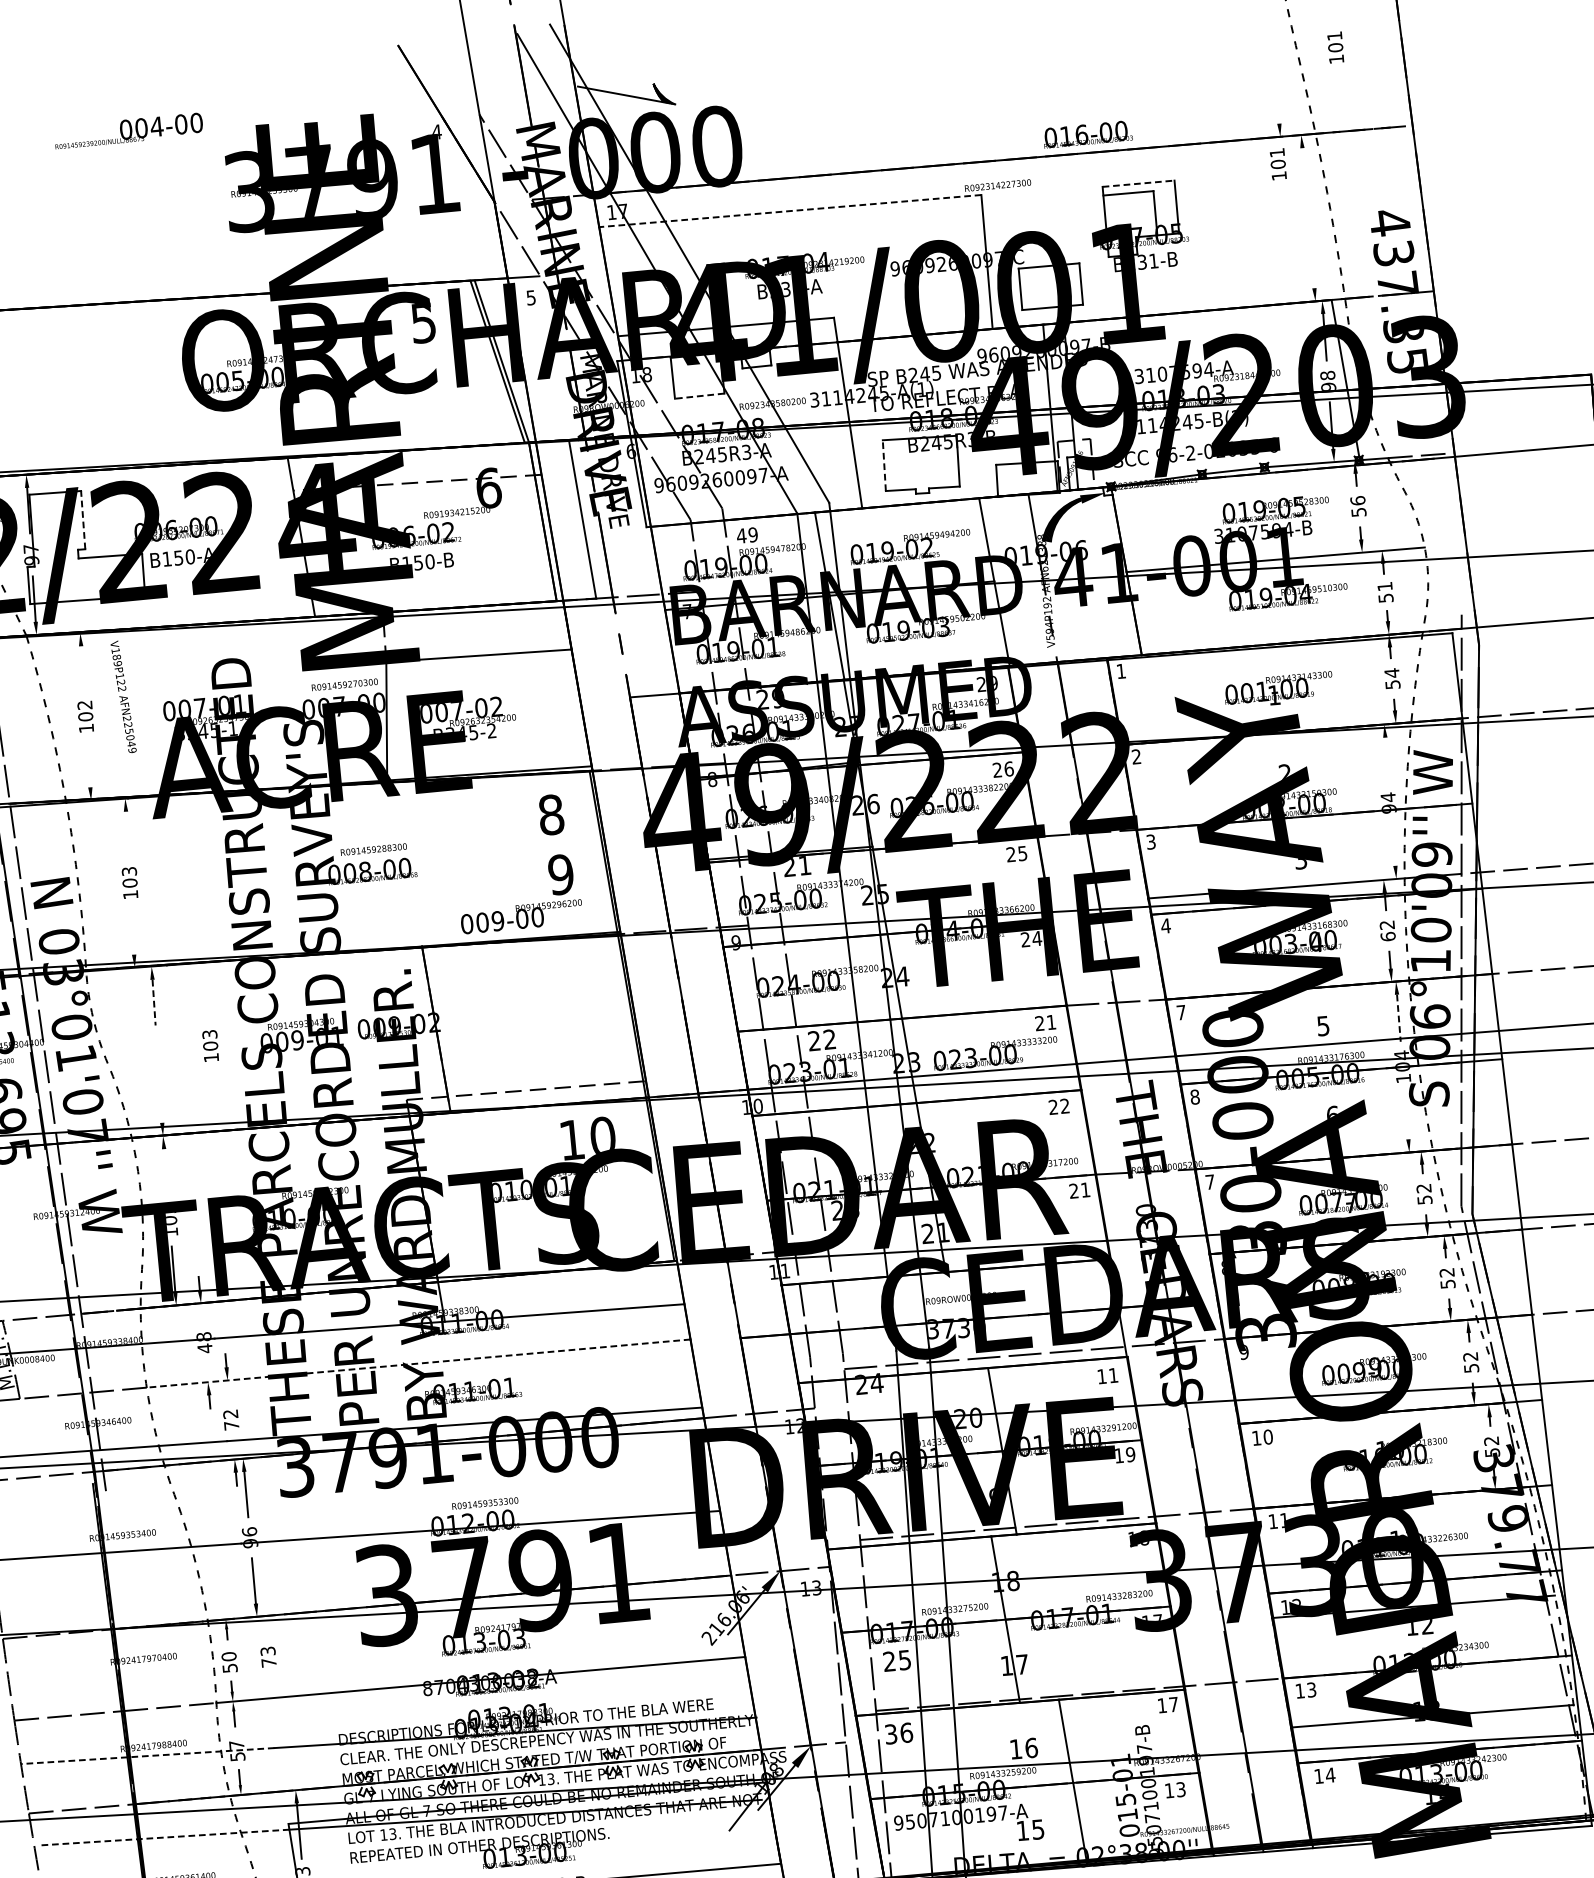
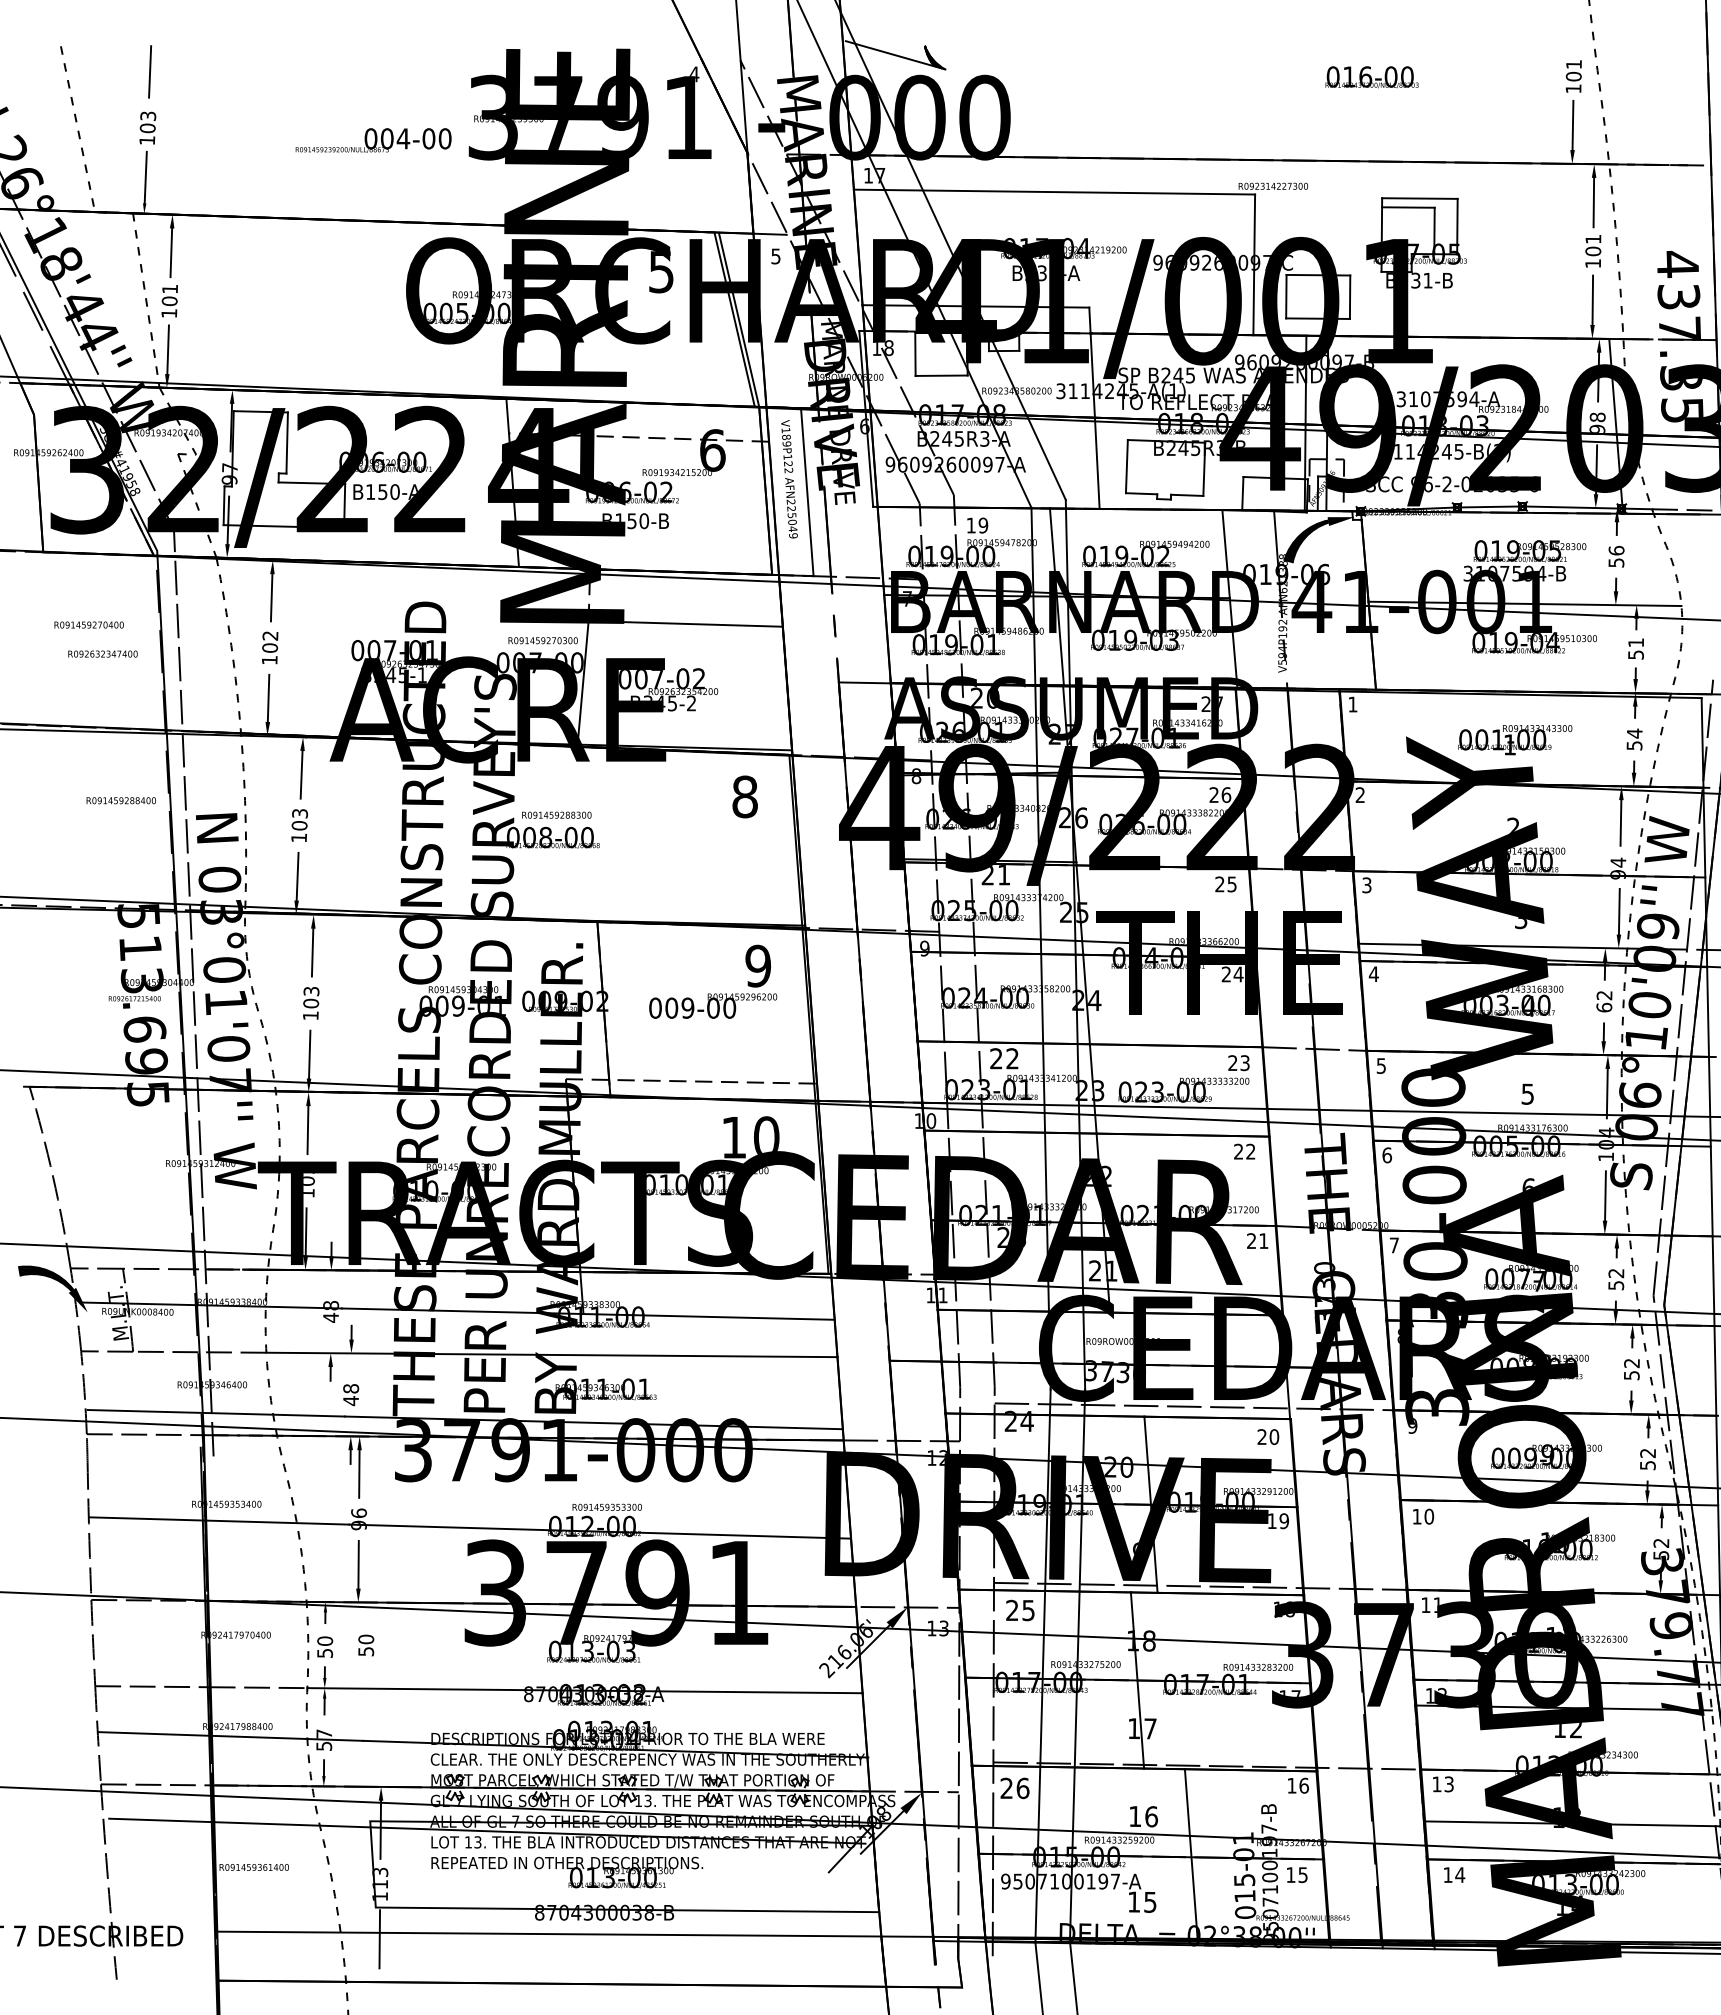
text: (1335, 47) -> (1573, 76), moved
line: (1277, 100) -> (1572, 125), added
text: (128, 131) -> (373, 140), moved
text: (1087, 134) -> (1371, 77), moved
text: (1278, 164) -> (1593, 251), moved
line: (1304, 171) -> (1593, 202), added
line: (1138, 183) -> (1419, 198), dashed -> solid
line: (790, 211) -> (1054, 192), dashed -> solid
line: (1312, 263) -> (1592, 299), added
line: (699, 395) -> (941, 375), dashed -> solid
line: (883, 465) -> (1126, 466), dashed -> solid
line: (83, 520) -> (287, 443), dashed -> solid
text: (741, 535) -> (971, 525), 49 -> 19
line: (82, 668) -> (271, 597), added
text: (995, 682) -> (1220, 703), 29 -> 27
text: (123, 697) -> (789, 479), moved
text: (777, 698) -> (992, 698), 29 -> 20
line: (1386, 759) -> (1620, 822), added
line: (88, 763) -> (268, 697), added
line: (127, 834) -> (301, 774), added
line: (1392, 843) -> (1618, 911), added
text: (519, 893) -> (713, 981), moved
line: (132, 931) -> (297, 876), added
line: (153, 1002) -> (312, 952), dashed -> solid
text: (1180, 1012) -> (1380, 1065), 7 -> 5
line: (1399, 1018) -> (1607, 1093), dashed -> solid
text: (1050, 1022) -> (1244, 1063), 21 -> 23
text: (210, 1046) -> (311, 1003), moved
text: (1194, 1097) -> (1386, 1155), 8 -> 6
line: (160, 1099) -> (309, 1054), added
line: (1406, 1115) -> (1605, 1195), added
line: (165, 1172) -> (307, 1130), added
line: (418, 1363) -> (551, 1354), dashed -> solid
text: (1108, 1376) -> (1268, 1437), 11 -> 20
text: (231, 1420) -> (351, 1395), 72 -> 48
text: (268, 1657) -> (366, 1645), 73 -> 50
text: (897, 1660) -> (1020, 1610), moved
text: (1173, 1704) -> (1303, 1785), 17 -> 16
text: (890, 1734) -> (1006, 1788), 36 -> 26
line: (147, 1756) -> (230, 1736), dashed -> solid
text: (1181, 1789) -> (1303, 1874), 13 -> 15
line: (165, 1837) -> (240, 1823), dashed -> solid

